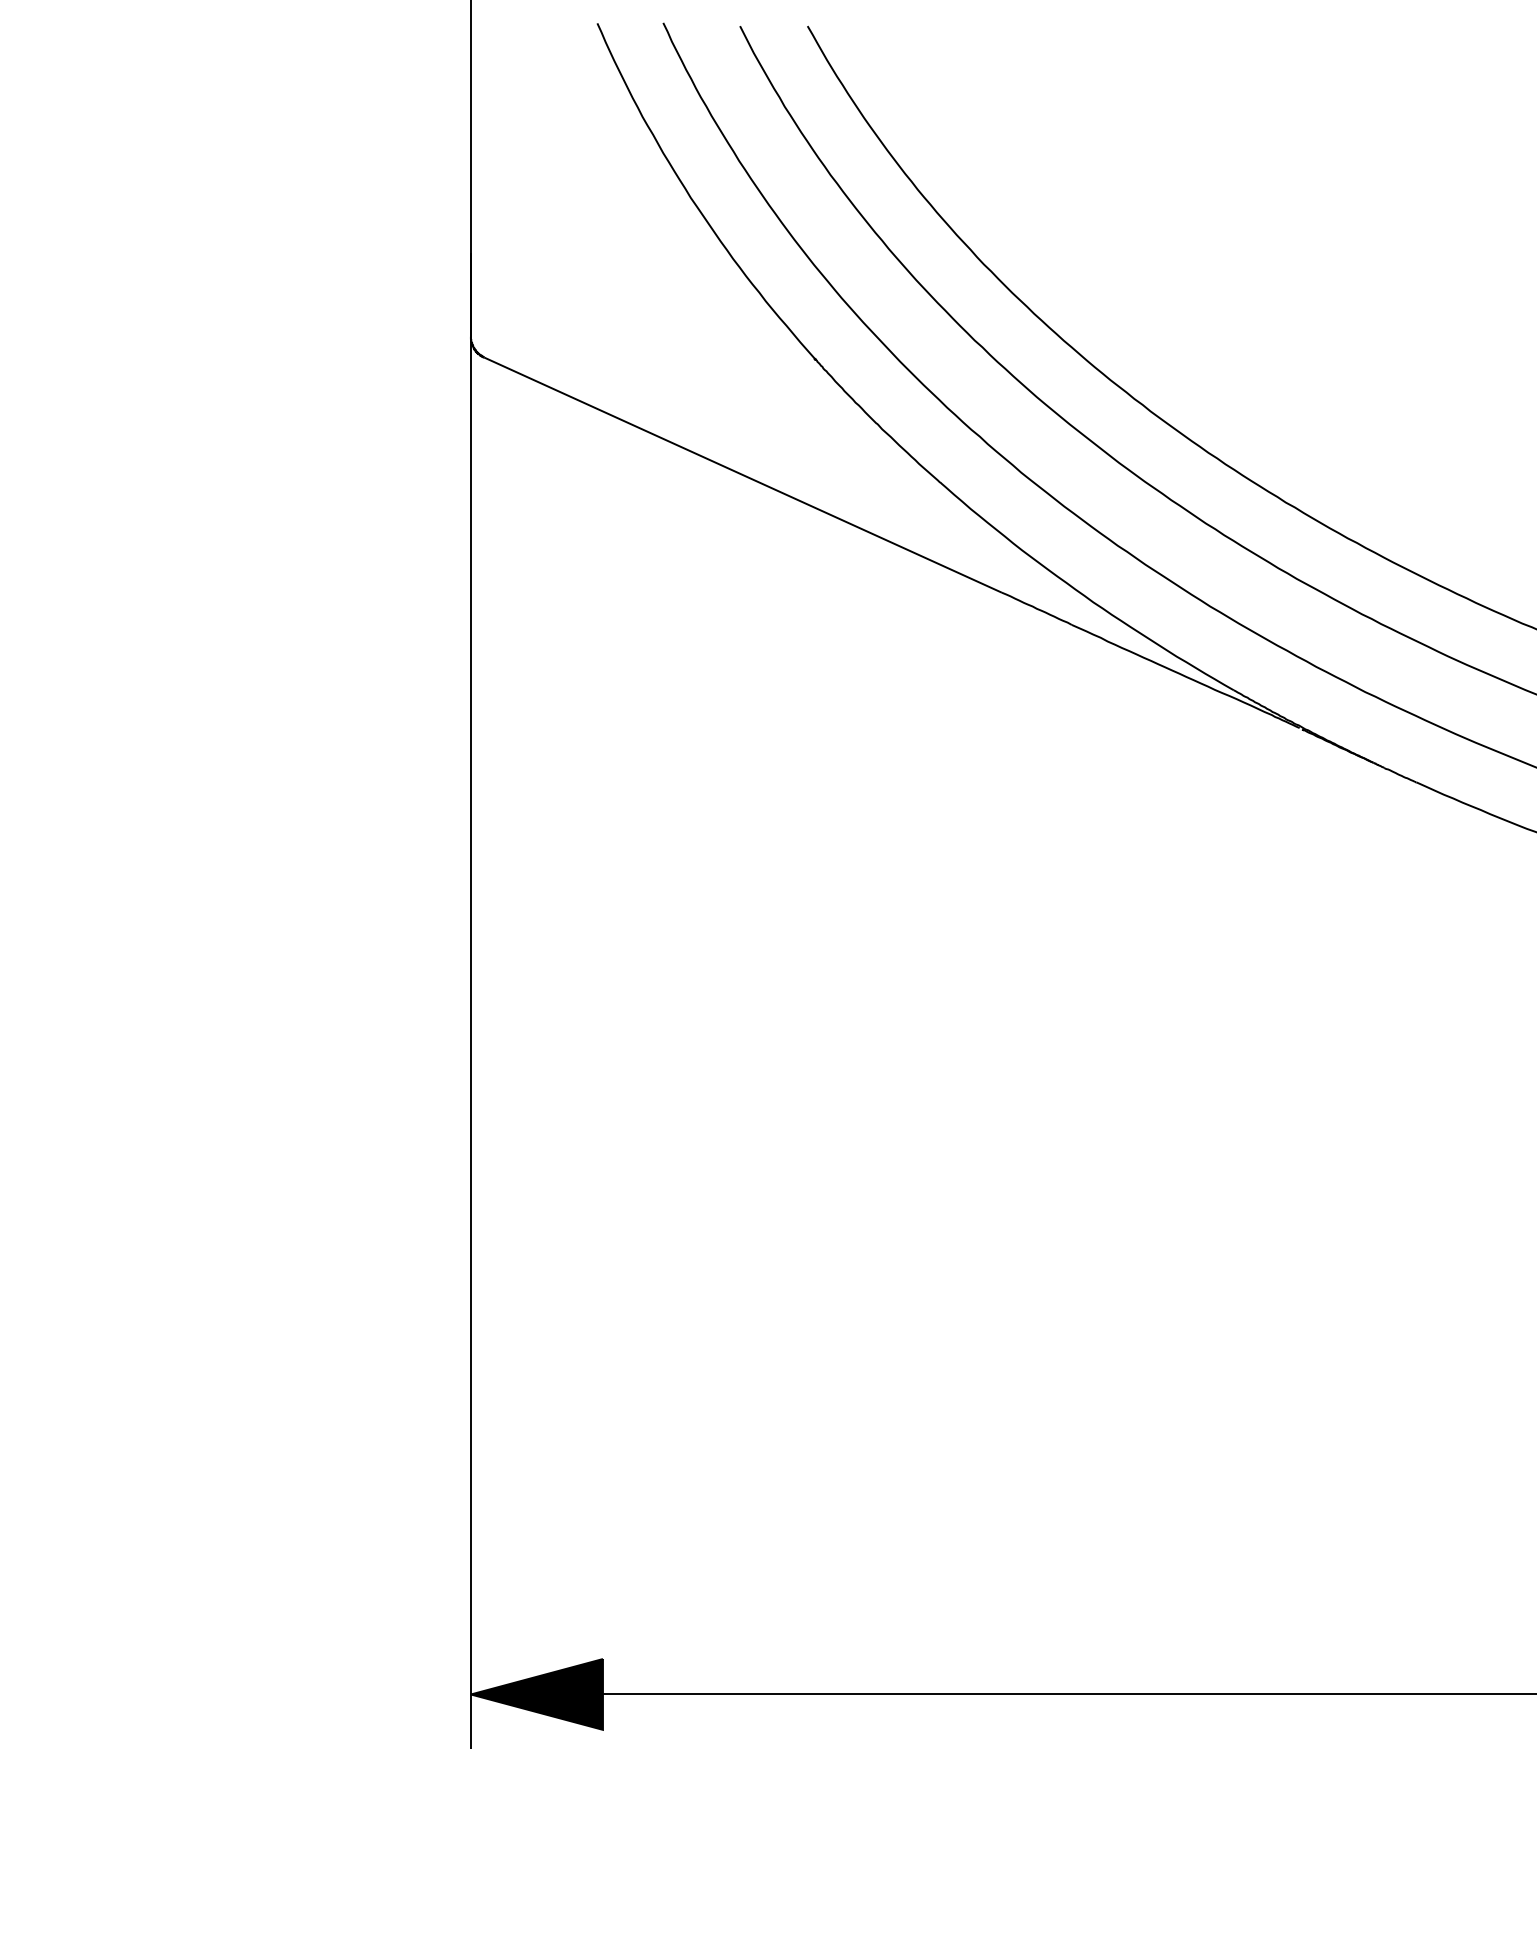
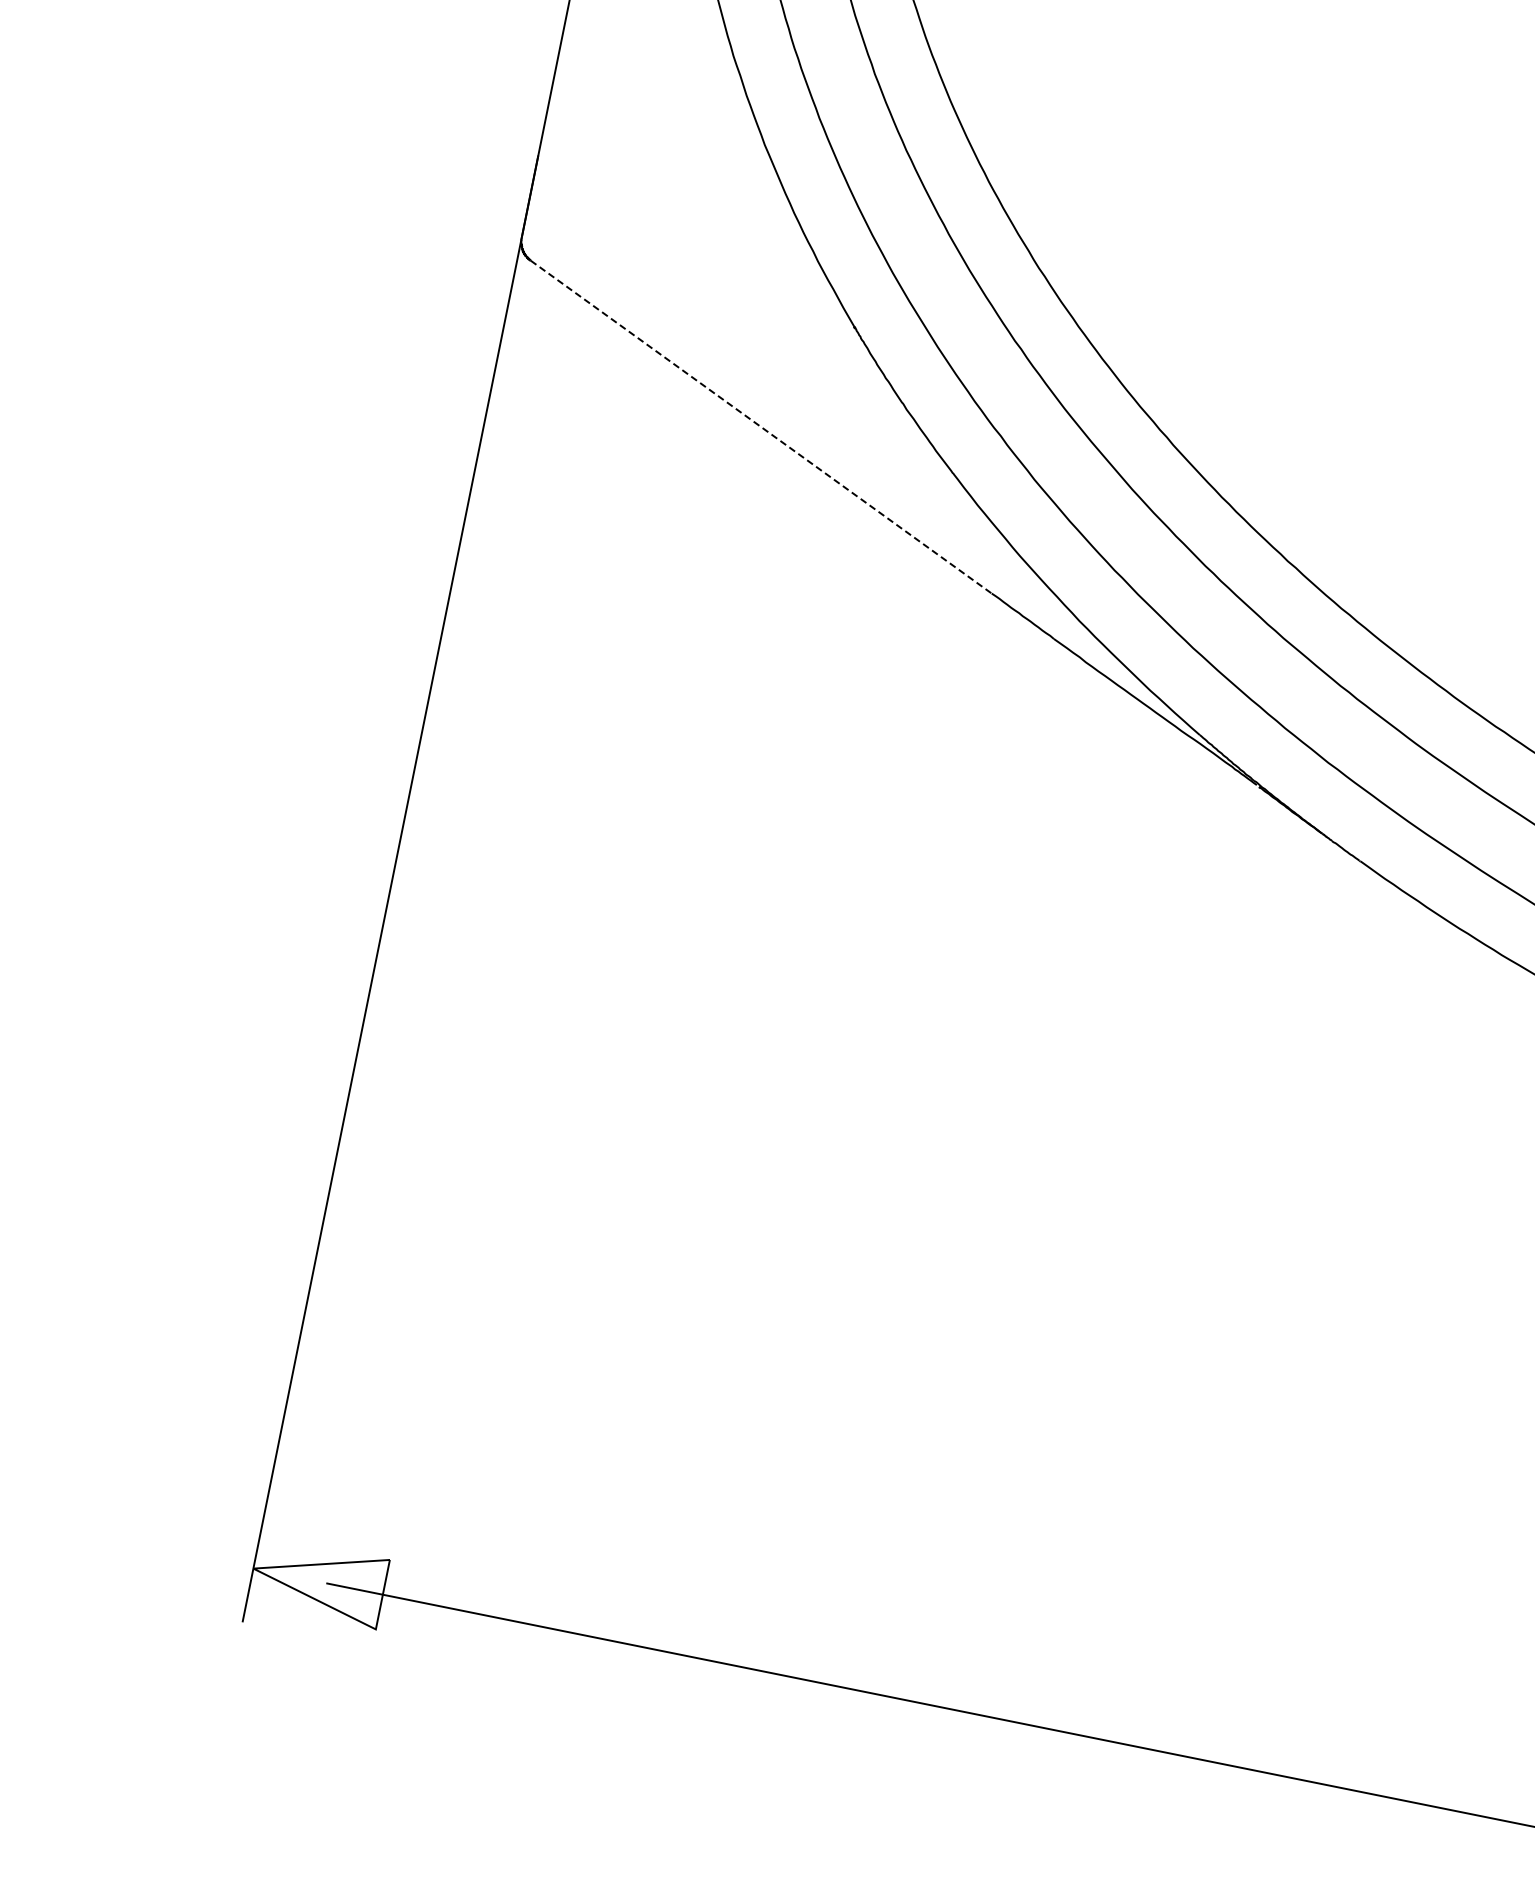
line: (743, 475) -> (761, 427), solid -> dashed
fill: (536, 1694) -> (317, 1581), removed

